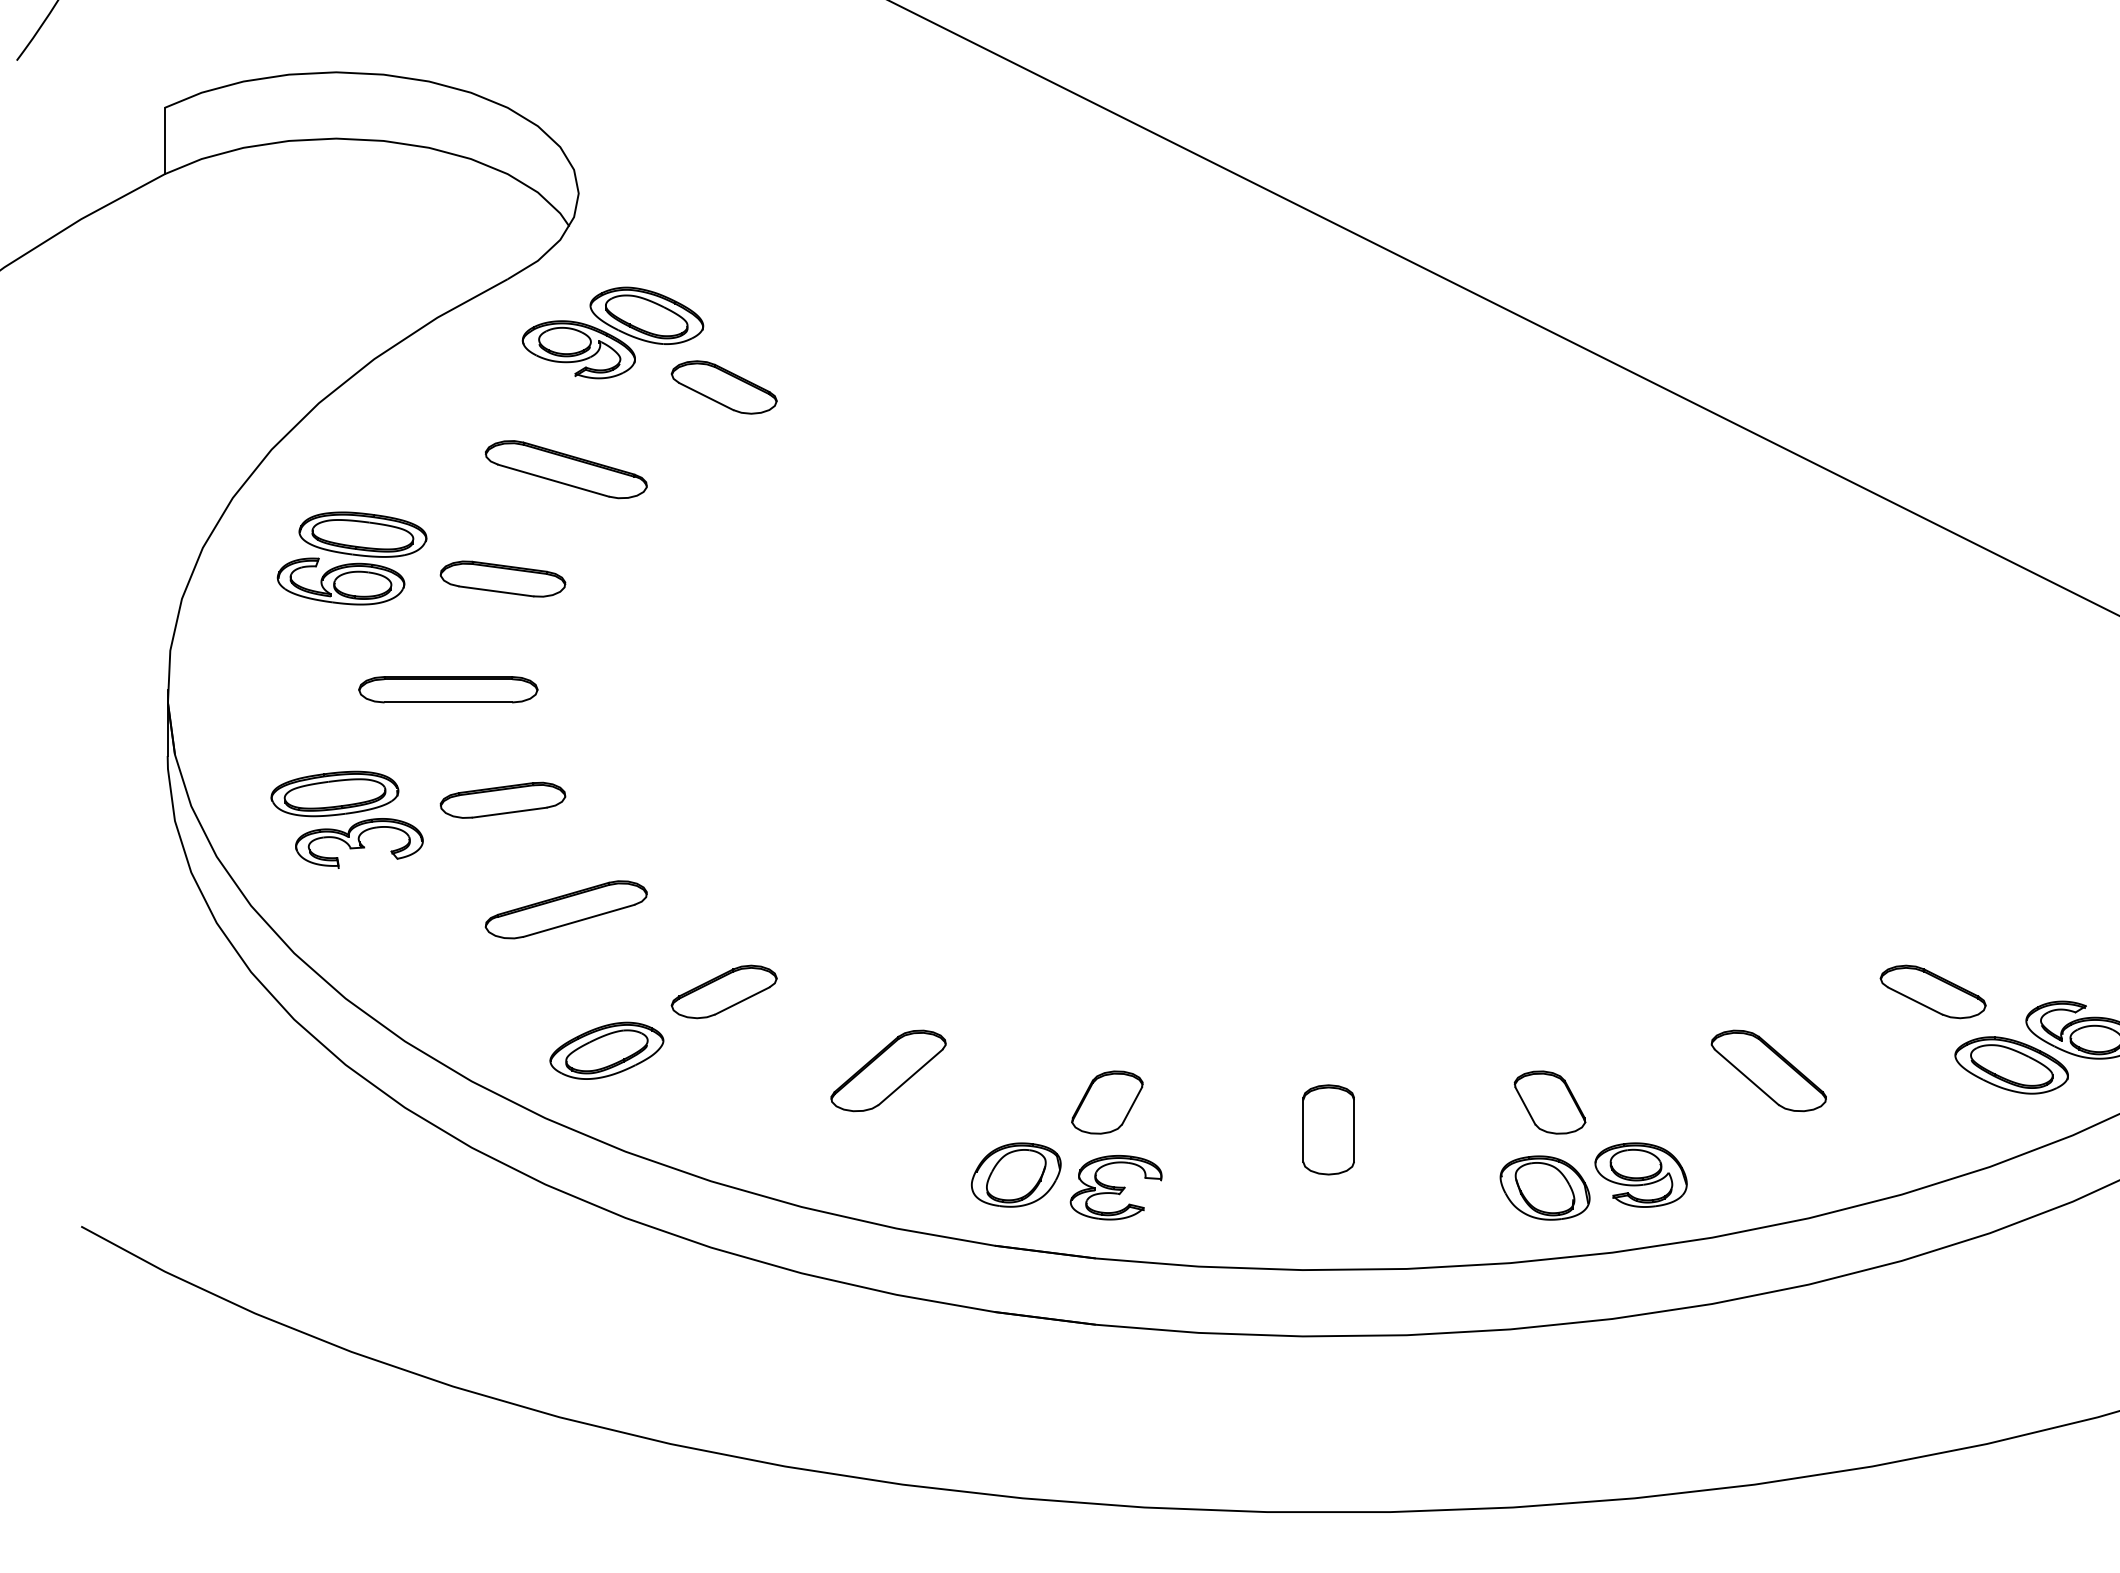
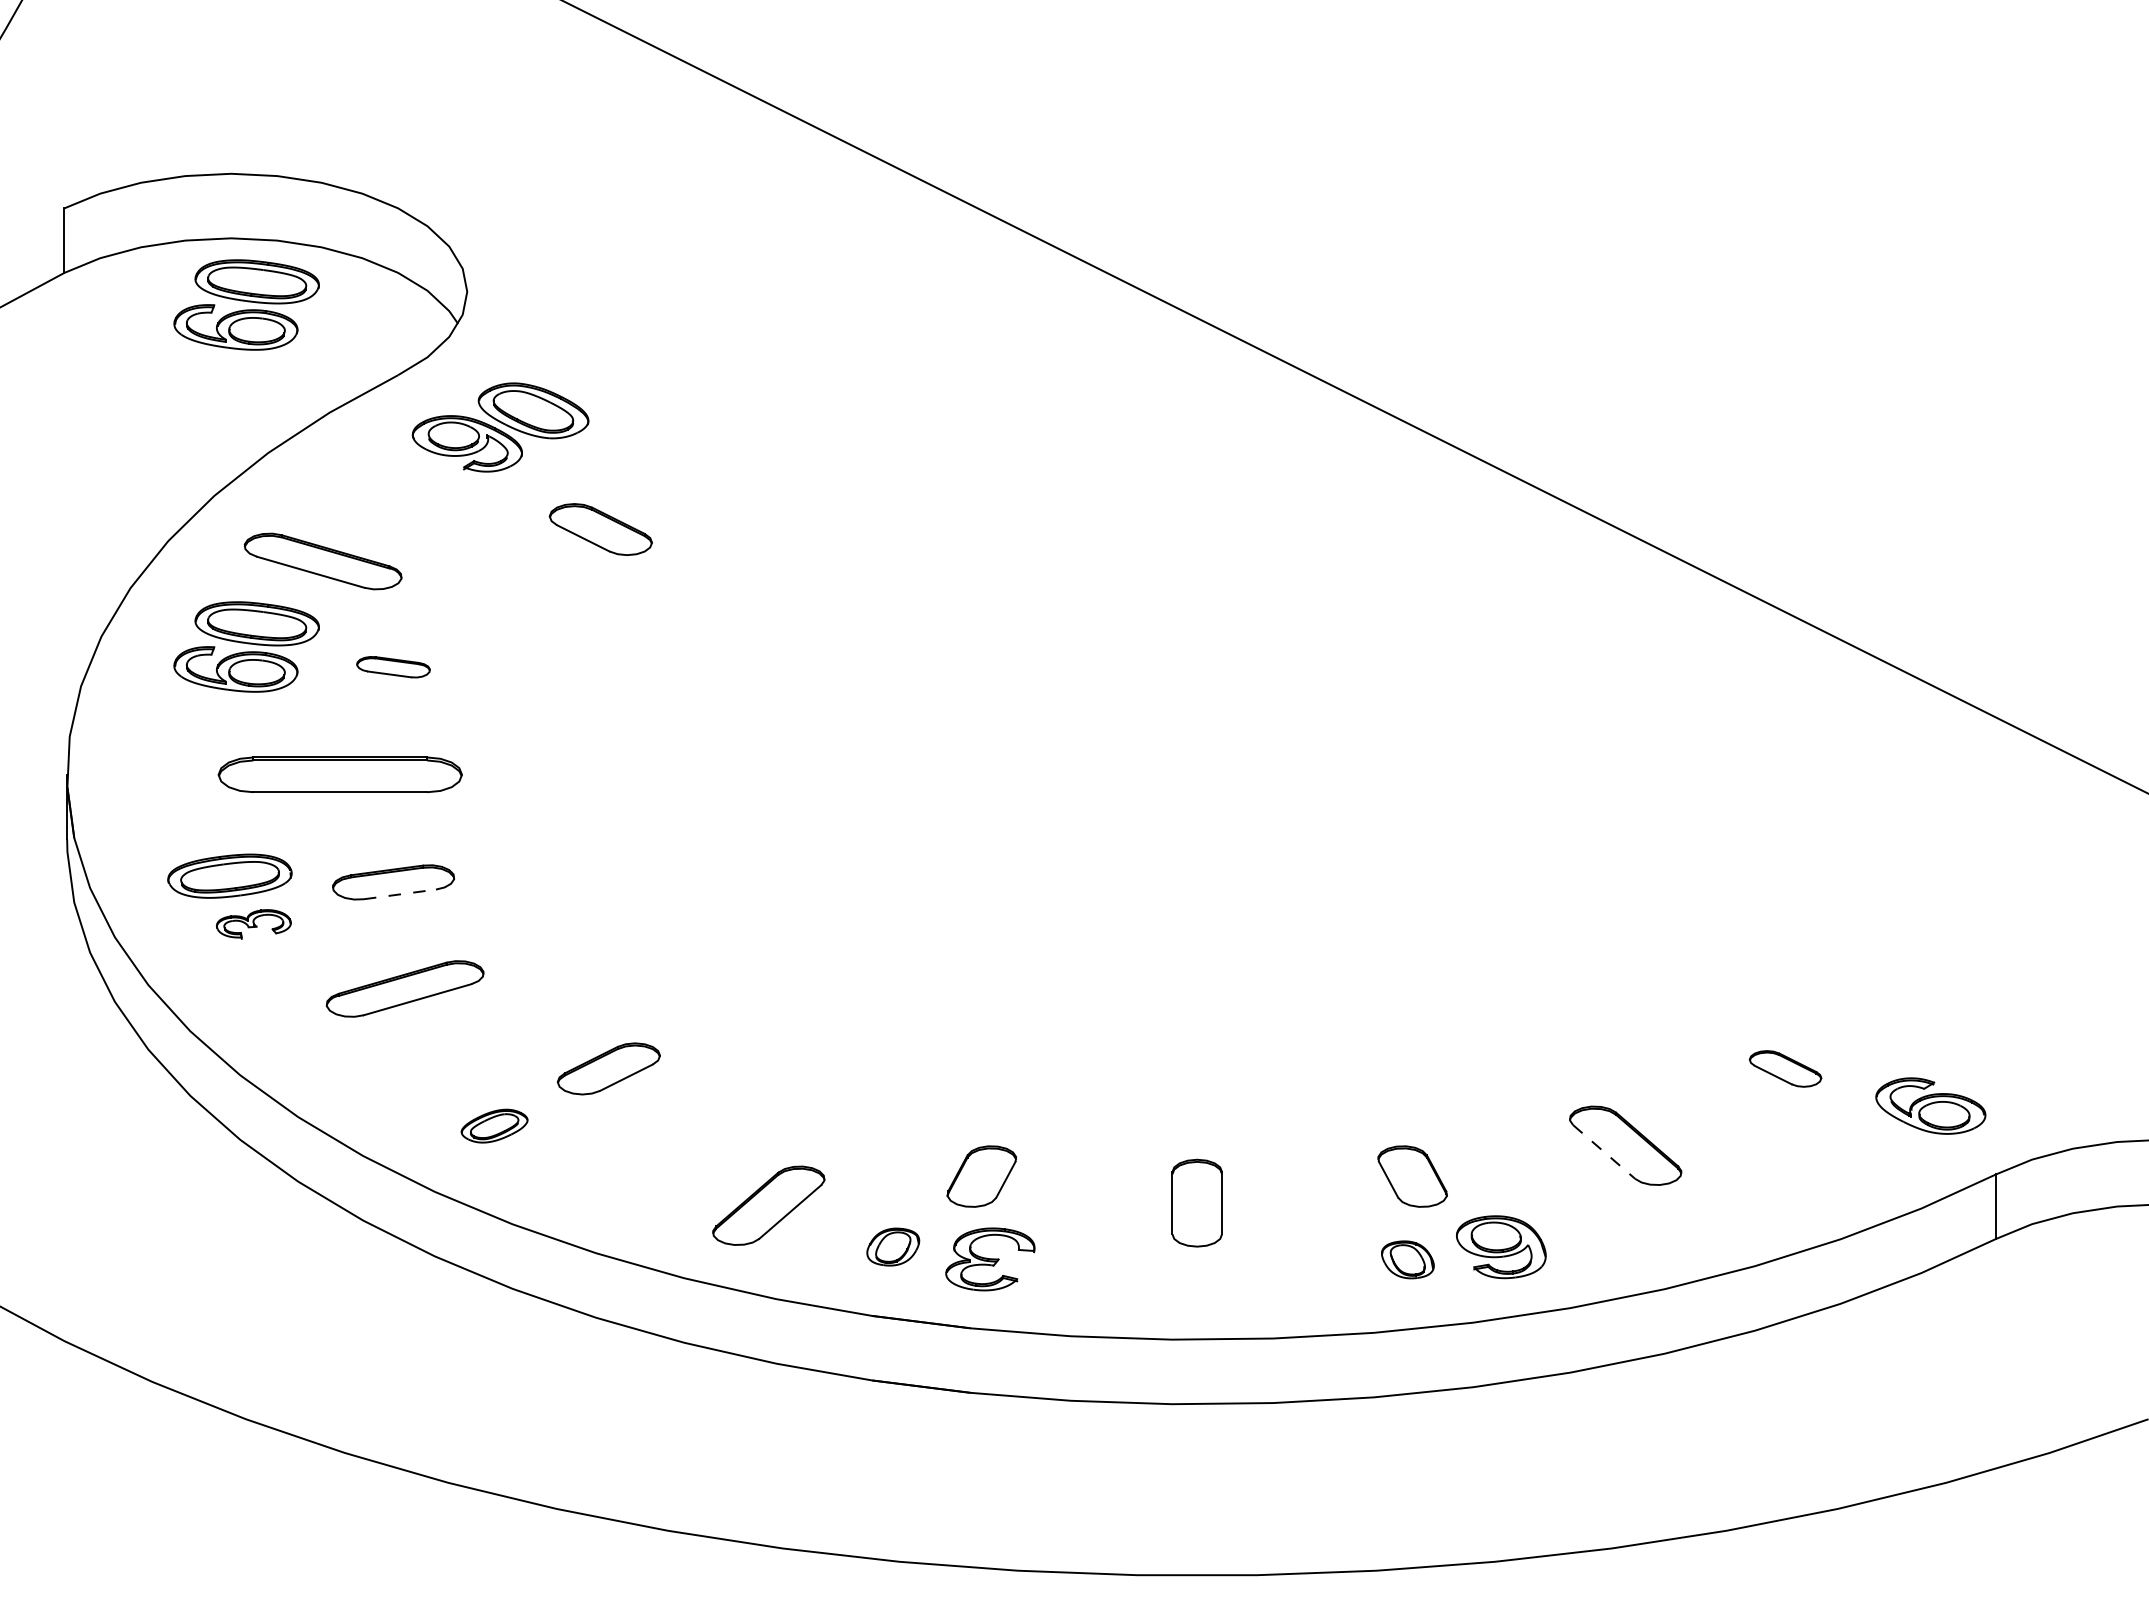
part: (351, 206) -> (246, 304), added
part: (723, 387) -> (600, 529), moved
part: (565, 469) -> (322, 561), moved
part: (502, 579) -> (393, 667), size x0.6
part: (448, 689) -> (340, 774), size x1.4
line: (510, 812) -> (400, 894), solid -> dashed
part: (359, 843) -> (253, 924), size x0.6
part: (565, 909) -> (404, 988), moved
part: (1933, 991) -> (1785, 1068), size x0.7
part: (606, 1050) -> (494, 1125), size x0.6
part: (2011, 1065) -> (1861, 1140), removed
part: (888, 1070) -> (768, 1205), moved
line: (1747, 1077) -> (1604, 1152), solid -> dashed
part: (1016, 1174) -> (893, 1246), size x0.6
part: (1544, 1187) -> (1407, 1259), size x0.6

